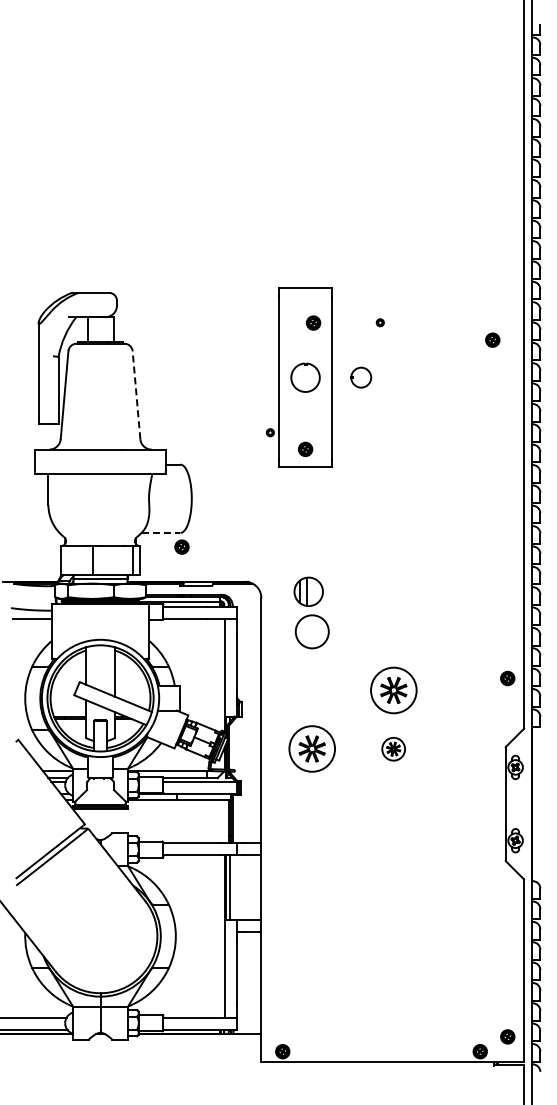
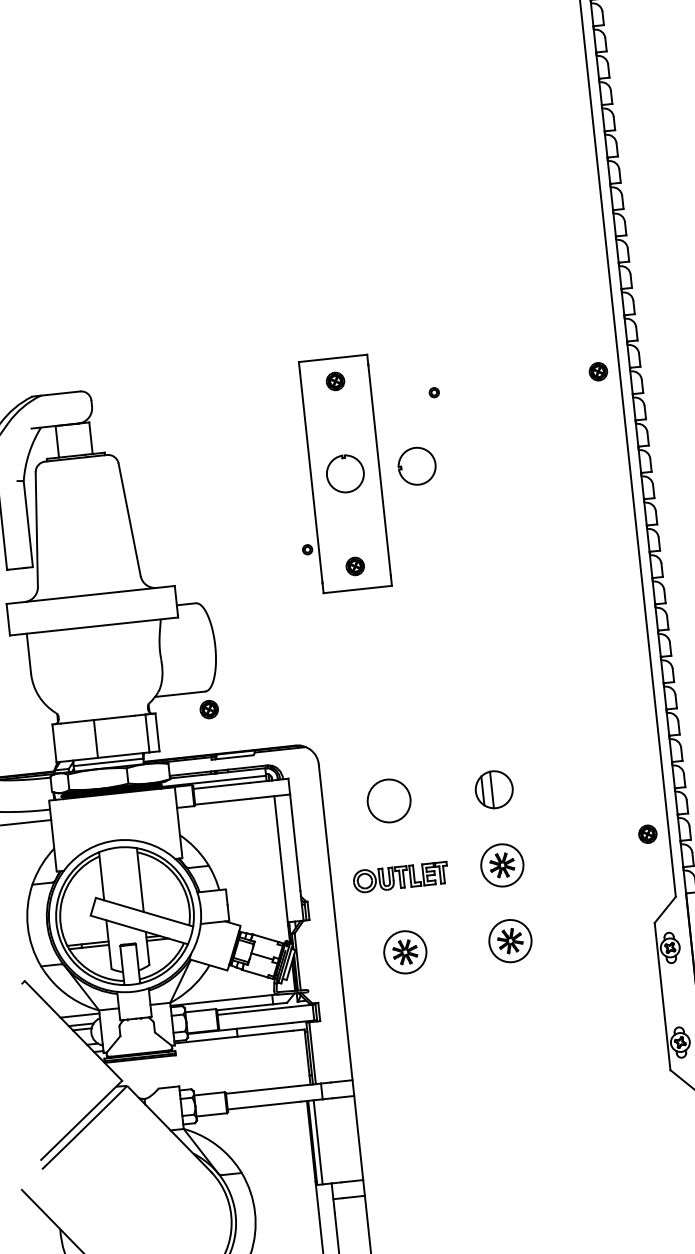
part: (313, 322) -> (335, 380), moved
part: (492, 339) -> (598, 370), moved
part: (361, 377) -> (417, 465), size x1.43
line: (136, 394) -> (129, 518), dashed -> solid
line: (161, 533) -> (180, 694), dashed -> solid
part: (308, 591) -> (493, 789), moved
part: (314, 690) -> (400, 876), added
part: (393, 690) -> (502, 865), size x0.71
part: (312, 749) -> (405, 952), size x0.71
part: (393, 749) -> (510, 941), size x1.43

